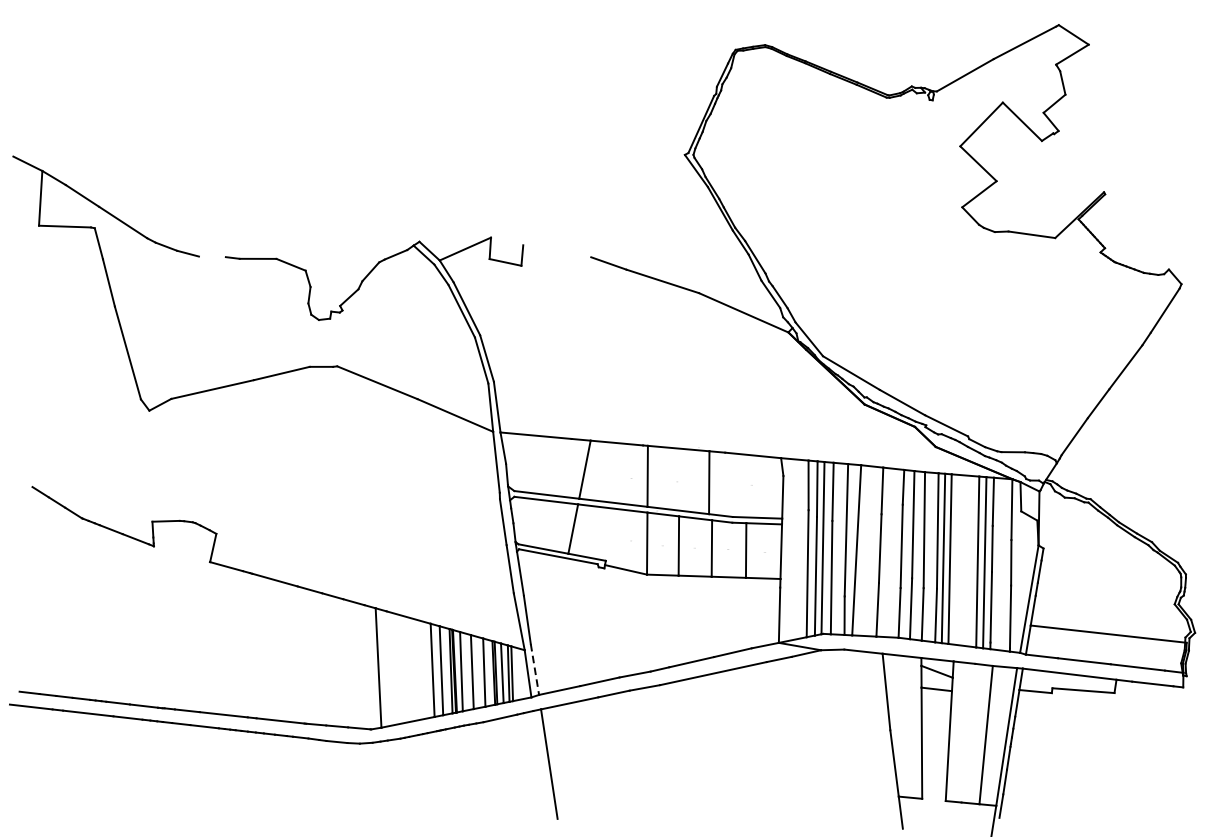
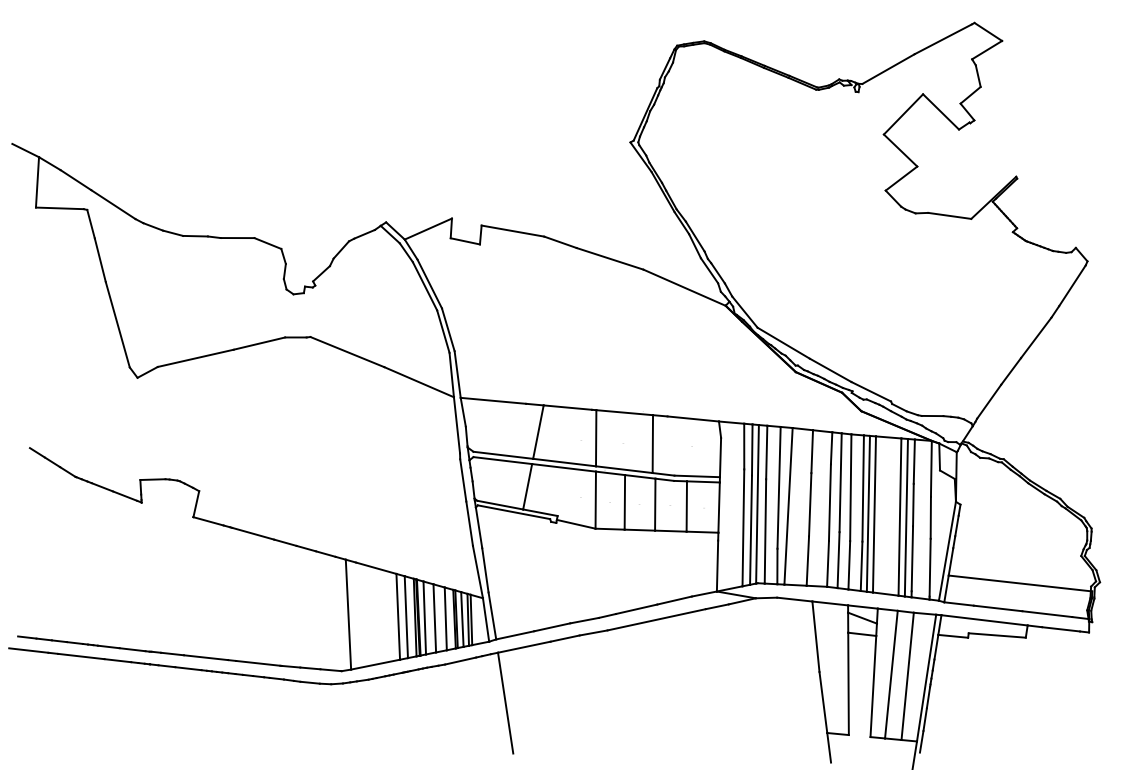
line: (556, 250) -> (512, 230), added
line: (212, 256) -> (195, 235), added
line: (535, 668) -> (492, 615), dashed -> solid
line: (968, 733) -> (891, 674), added

